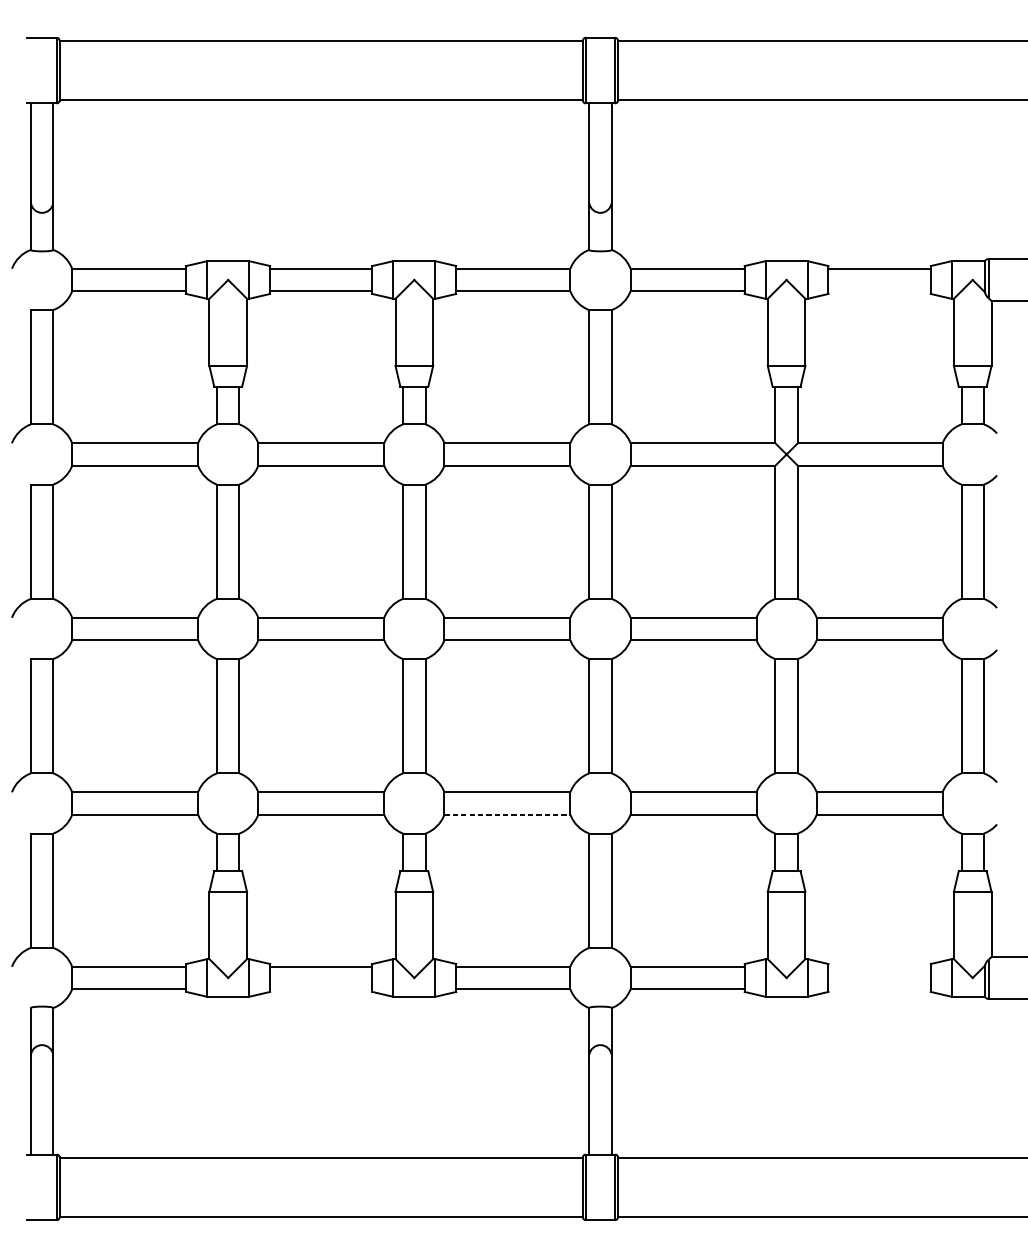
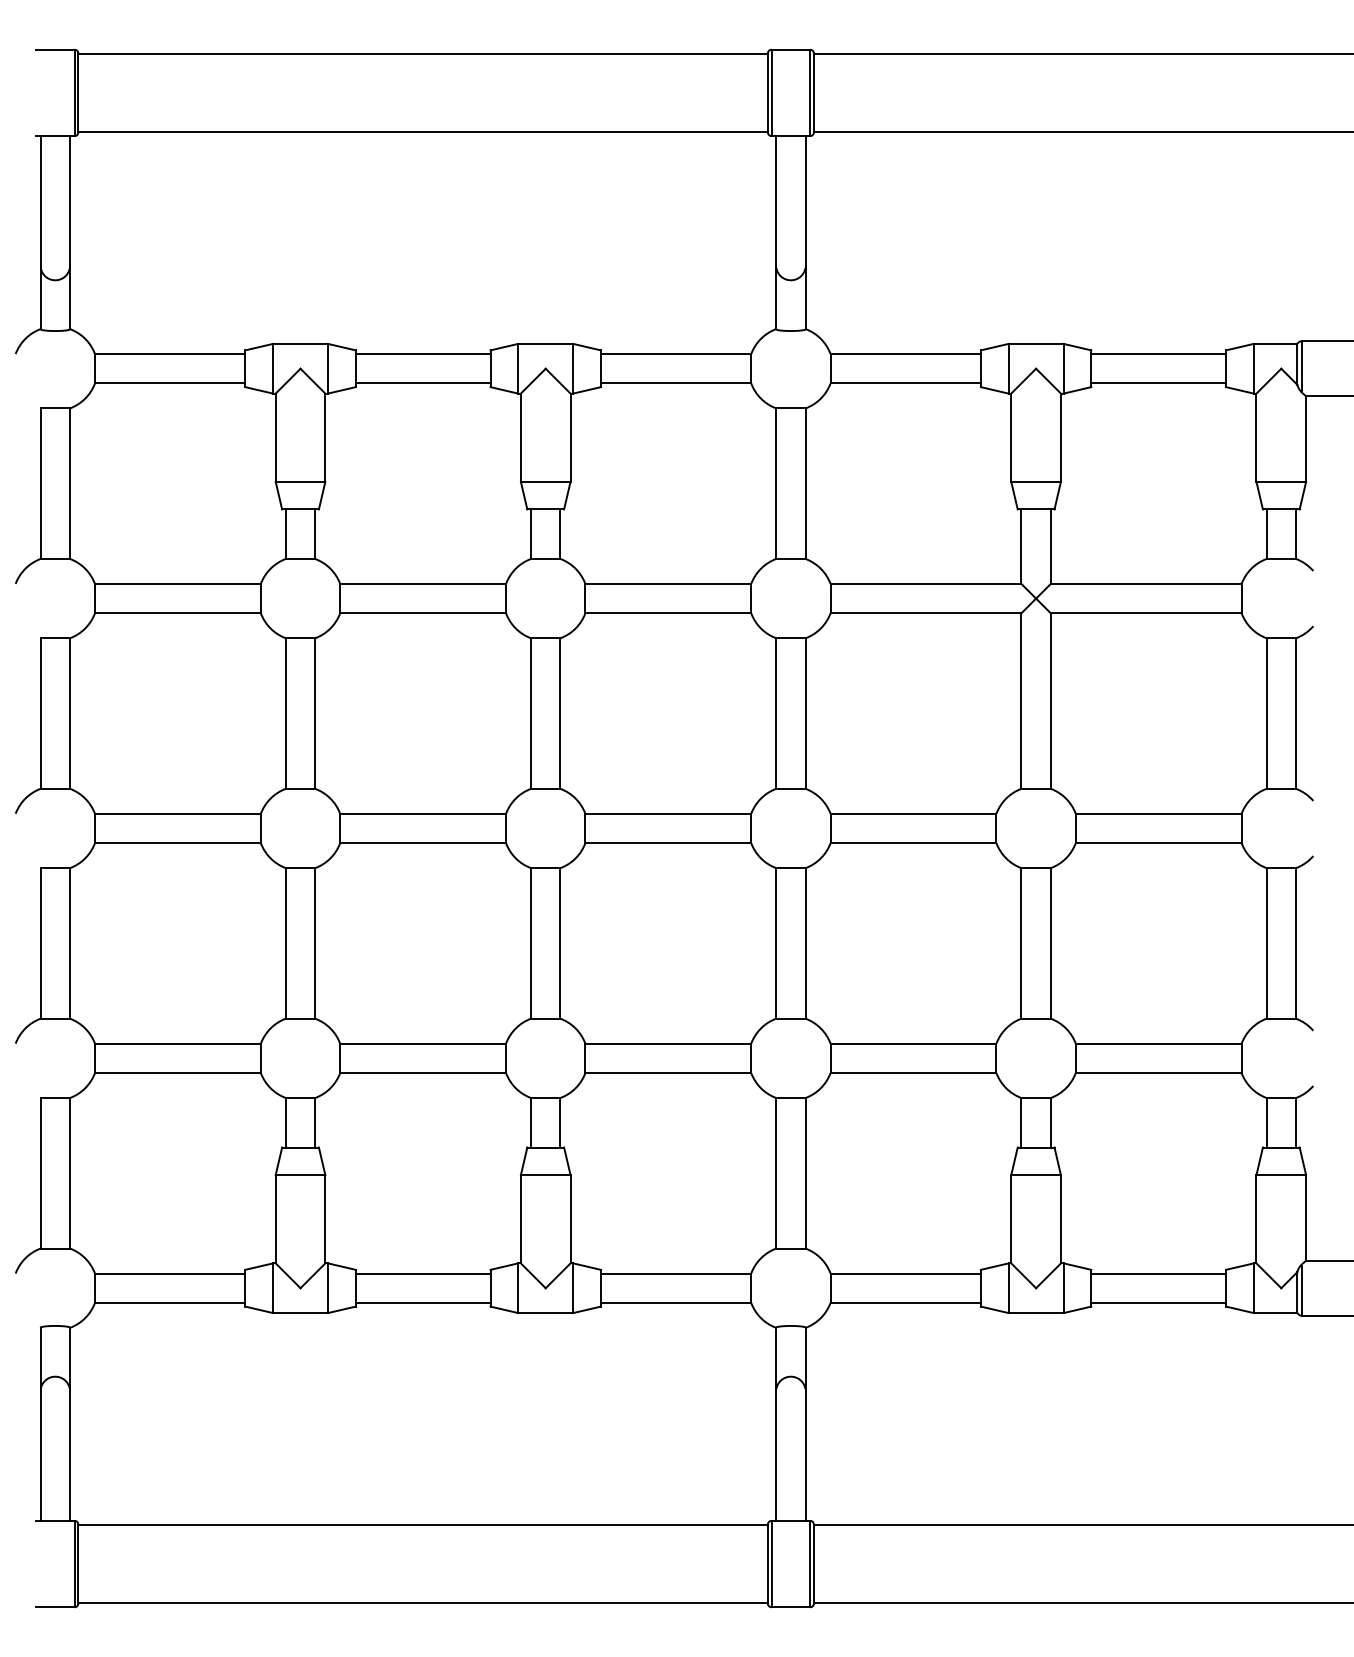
line: (879, 291) -> (1158, 383), added
line: (507, 814) -> (668, 1073), dashed -> solid
line: (879, 966) -> (1158, 1273), added
line: (320, 988) -> (422, 1302), added
line: (879, 988) -> (1158, 1302), added

